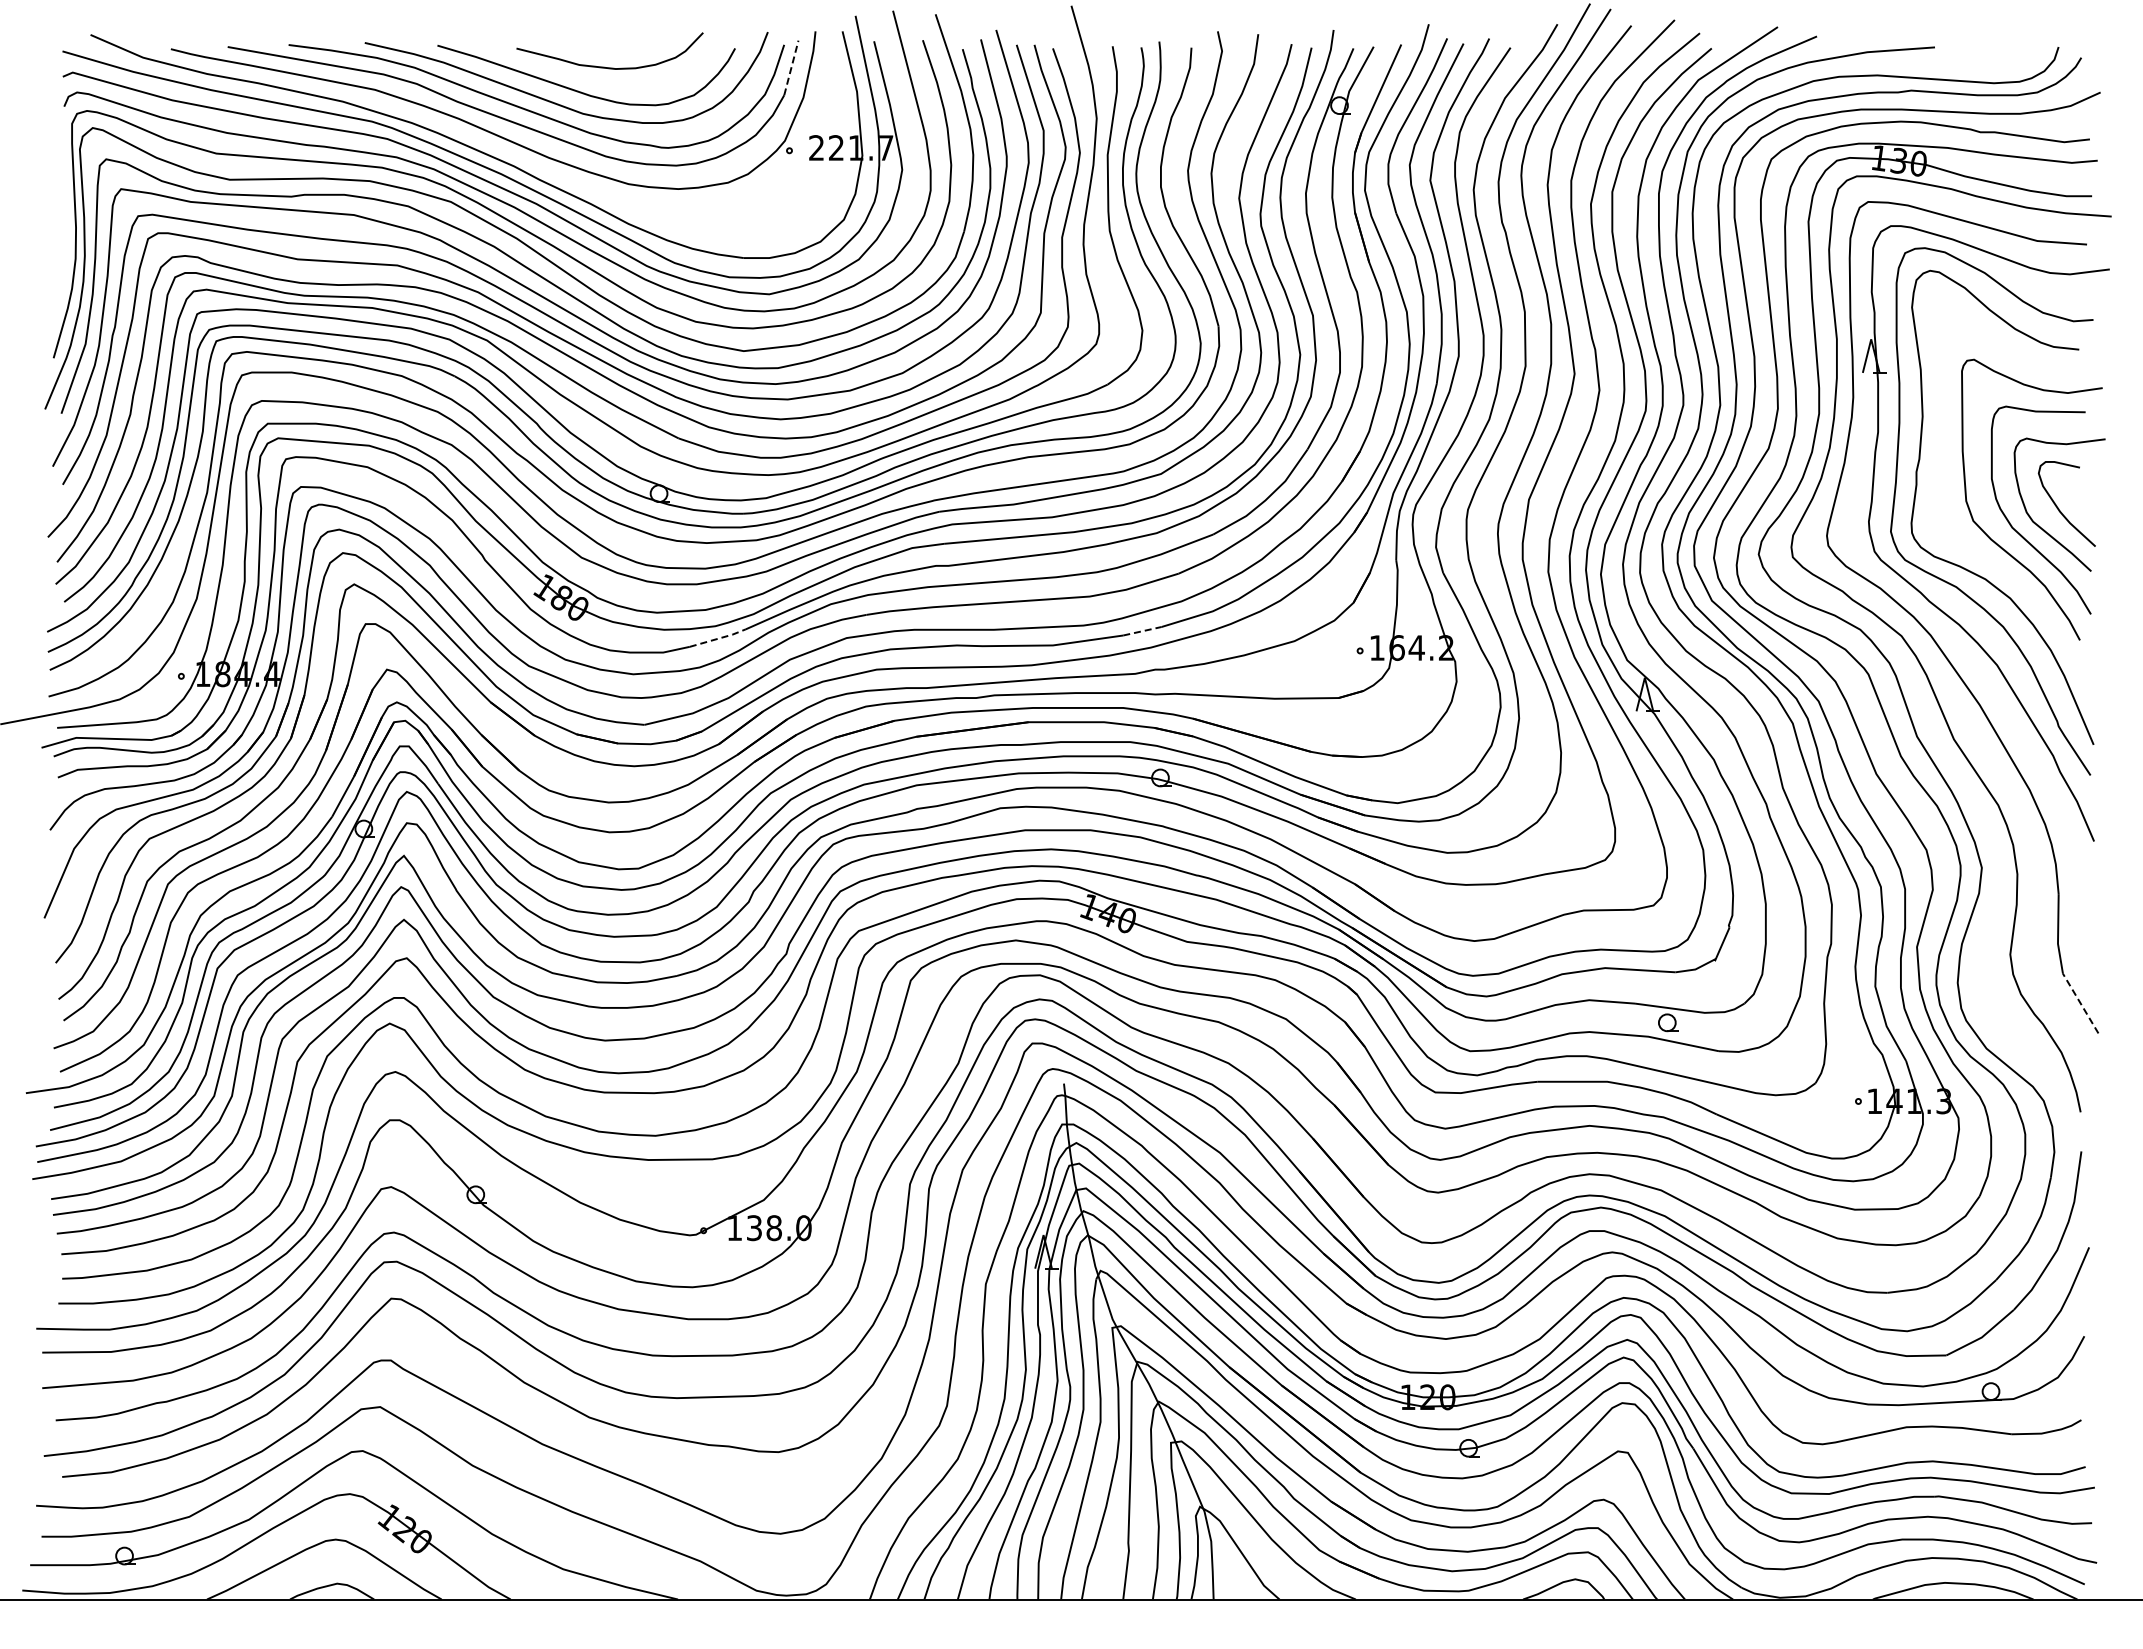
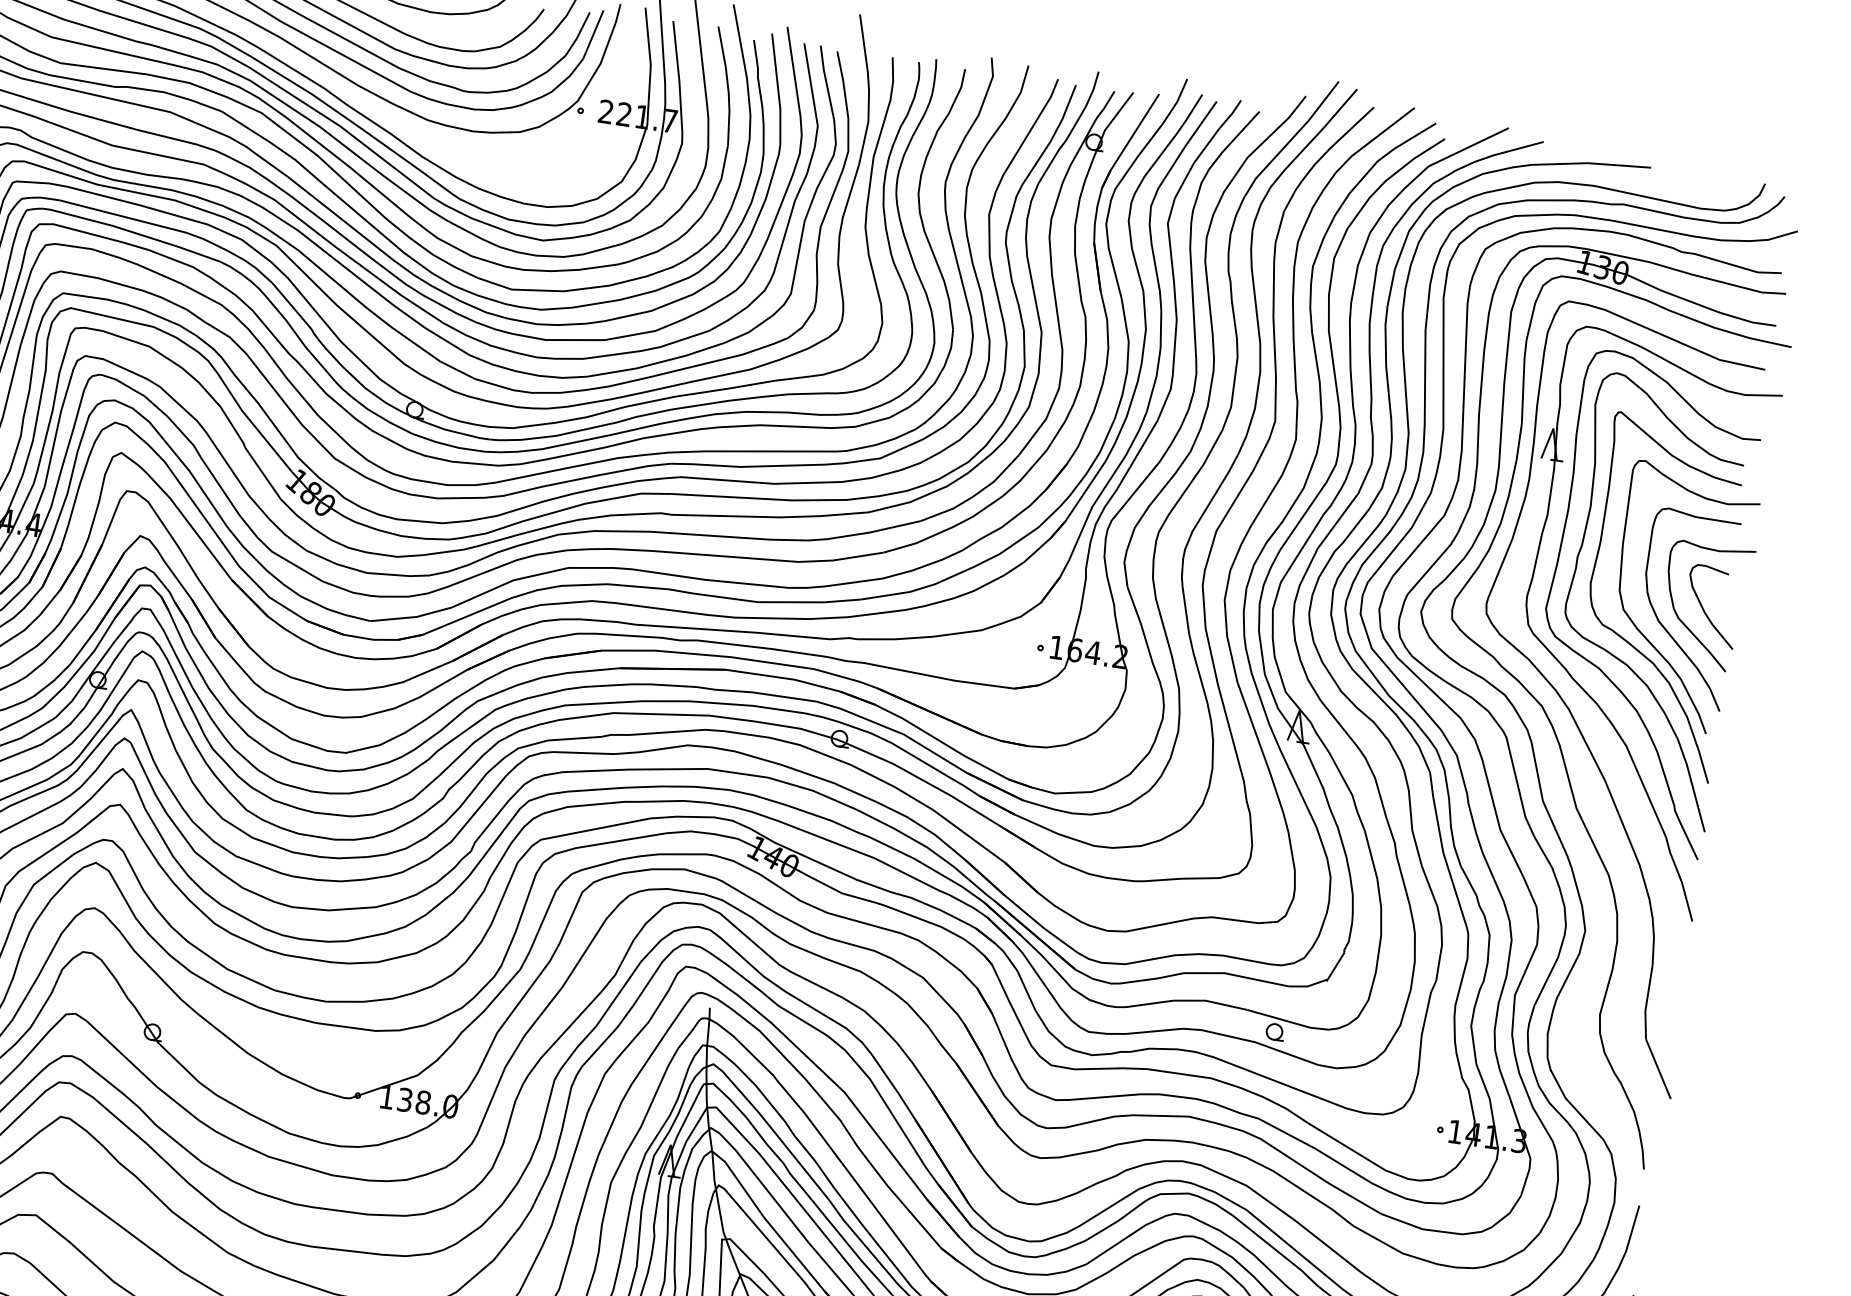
line: (791, 67) -> (593, 34), dashed -> solid
curve: (1979, 551) -> (1625, 638), added
line: (1142, 631) -> (842, 601), dashed -> solid
line: (719, 638) -> (451, 551), dashed -> solid
line: (2080, 1003) -> (1658, 1069), dashed -> solid

